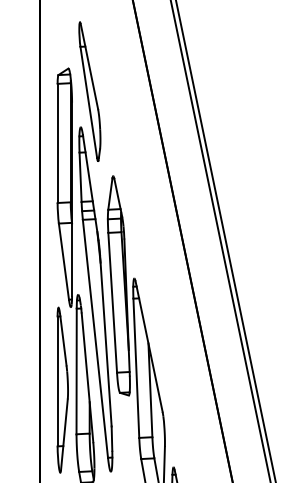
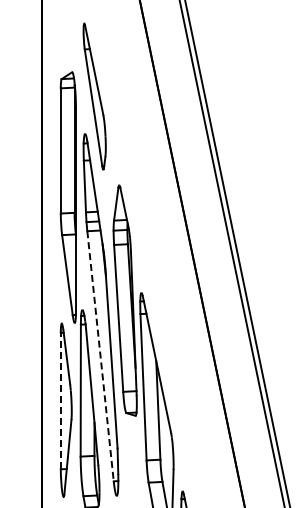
line: (95, 339) -> (100, 356), solid -> dashed
line: (57, 380) -> (60, 400), solid -> dashed

